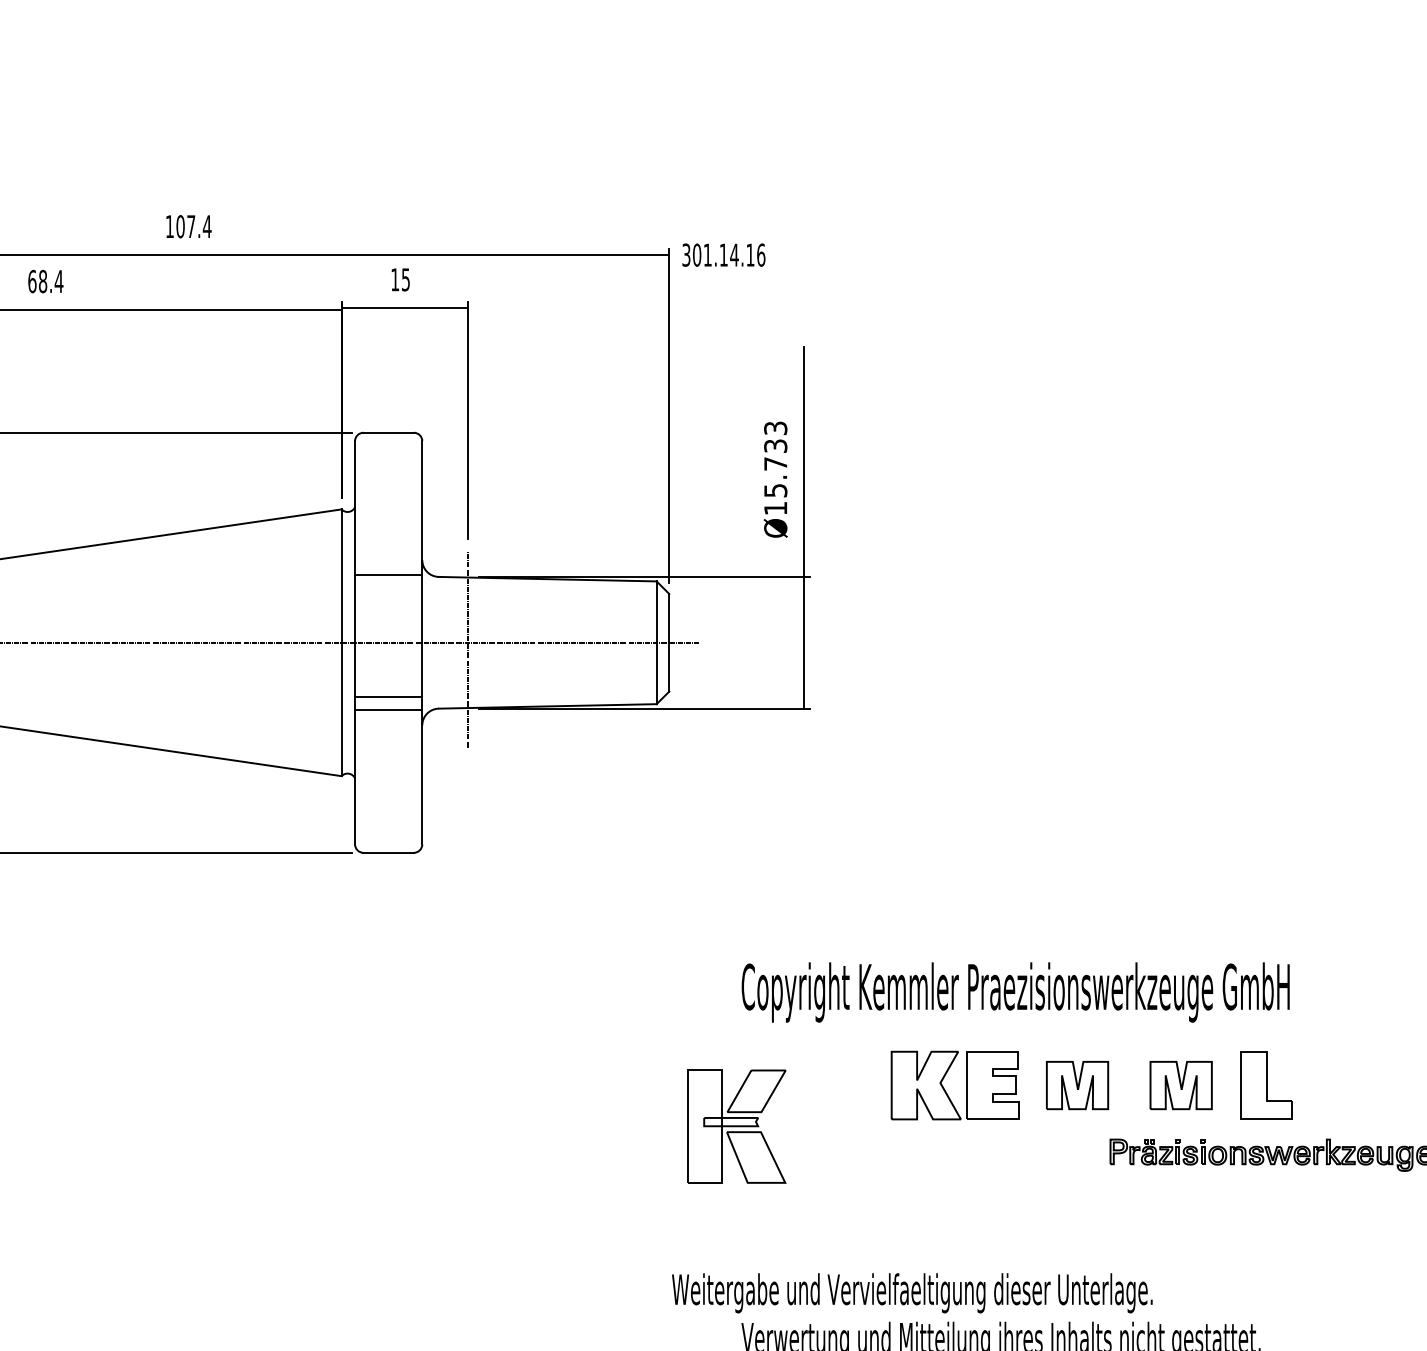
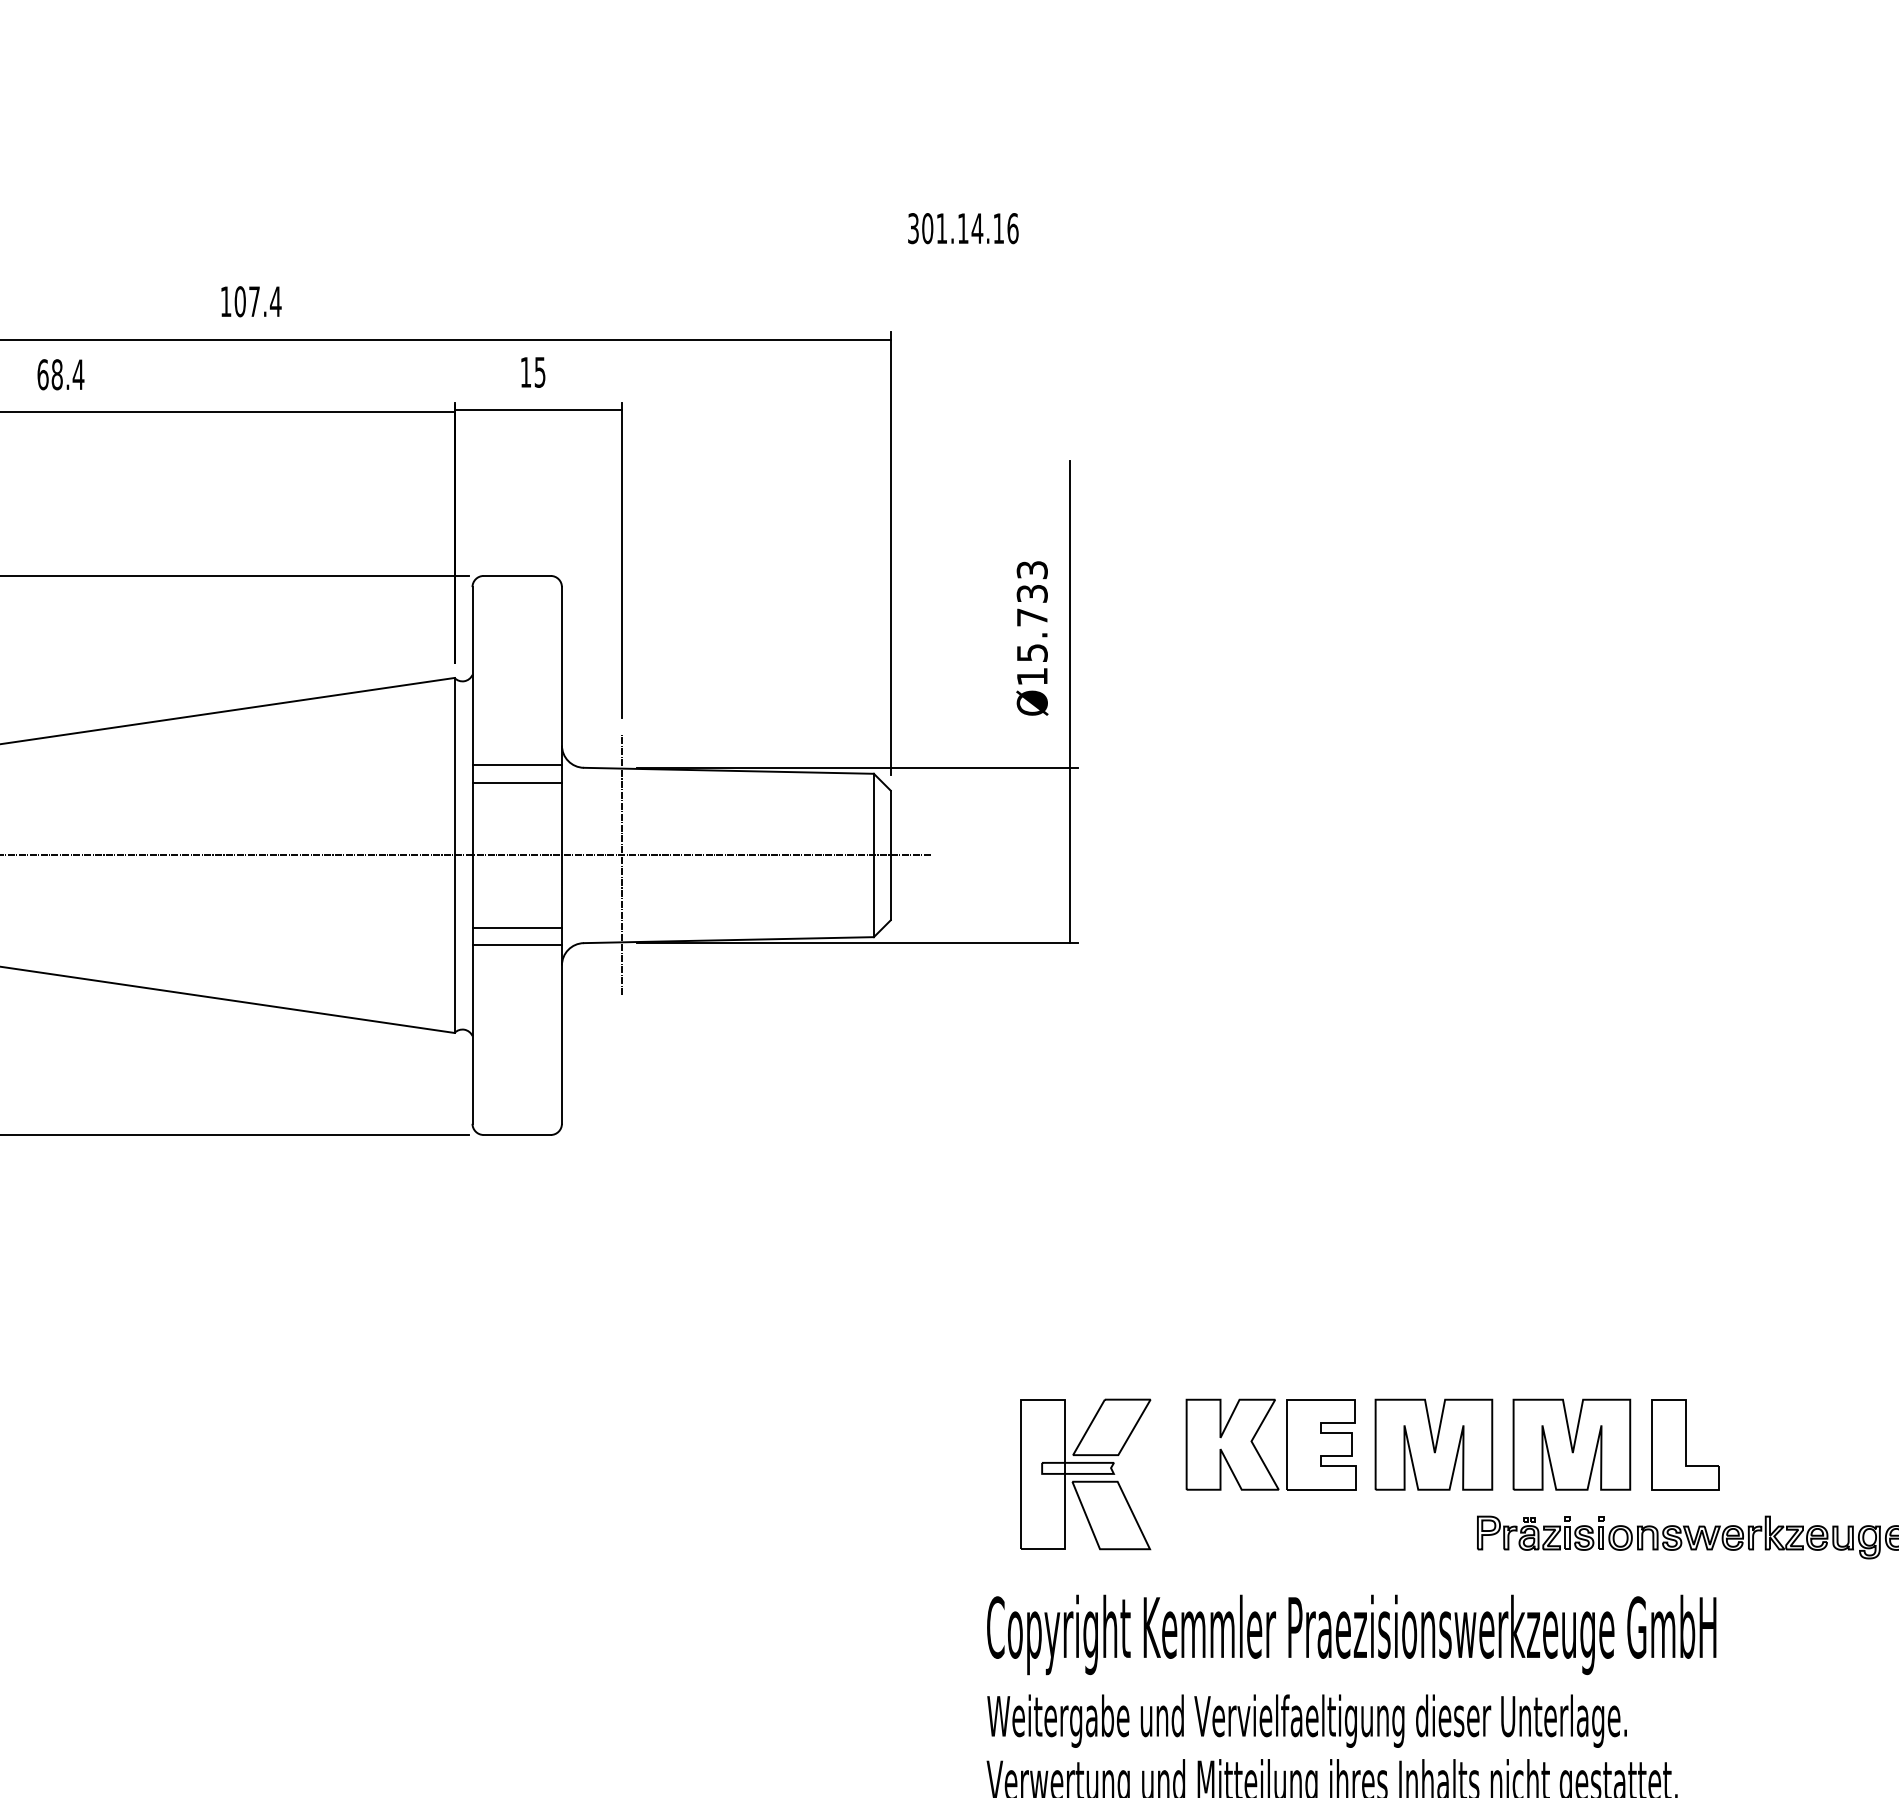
text: (724, 255) -> (963, 228), moved
line: (388, 588) -> (516, 783), added
text: (1015, 992) -> (1351, 1634), moved
part: (1077, 1085) -> (1433, 1444), size x1.43
part: (1180, 1085) -> (1571, 1444), size x1.43
part: (736, 1126) -> (1085, 1474), moved
text: (911, 1292) -> (1306, 1720), moved

